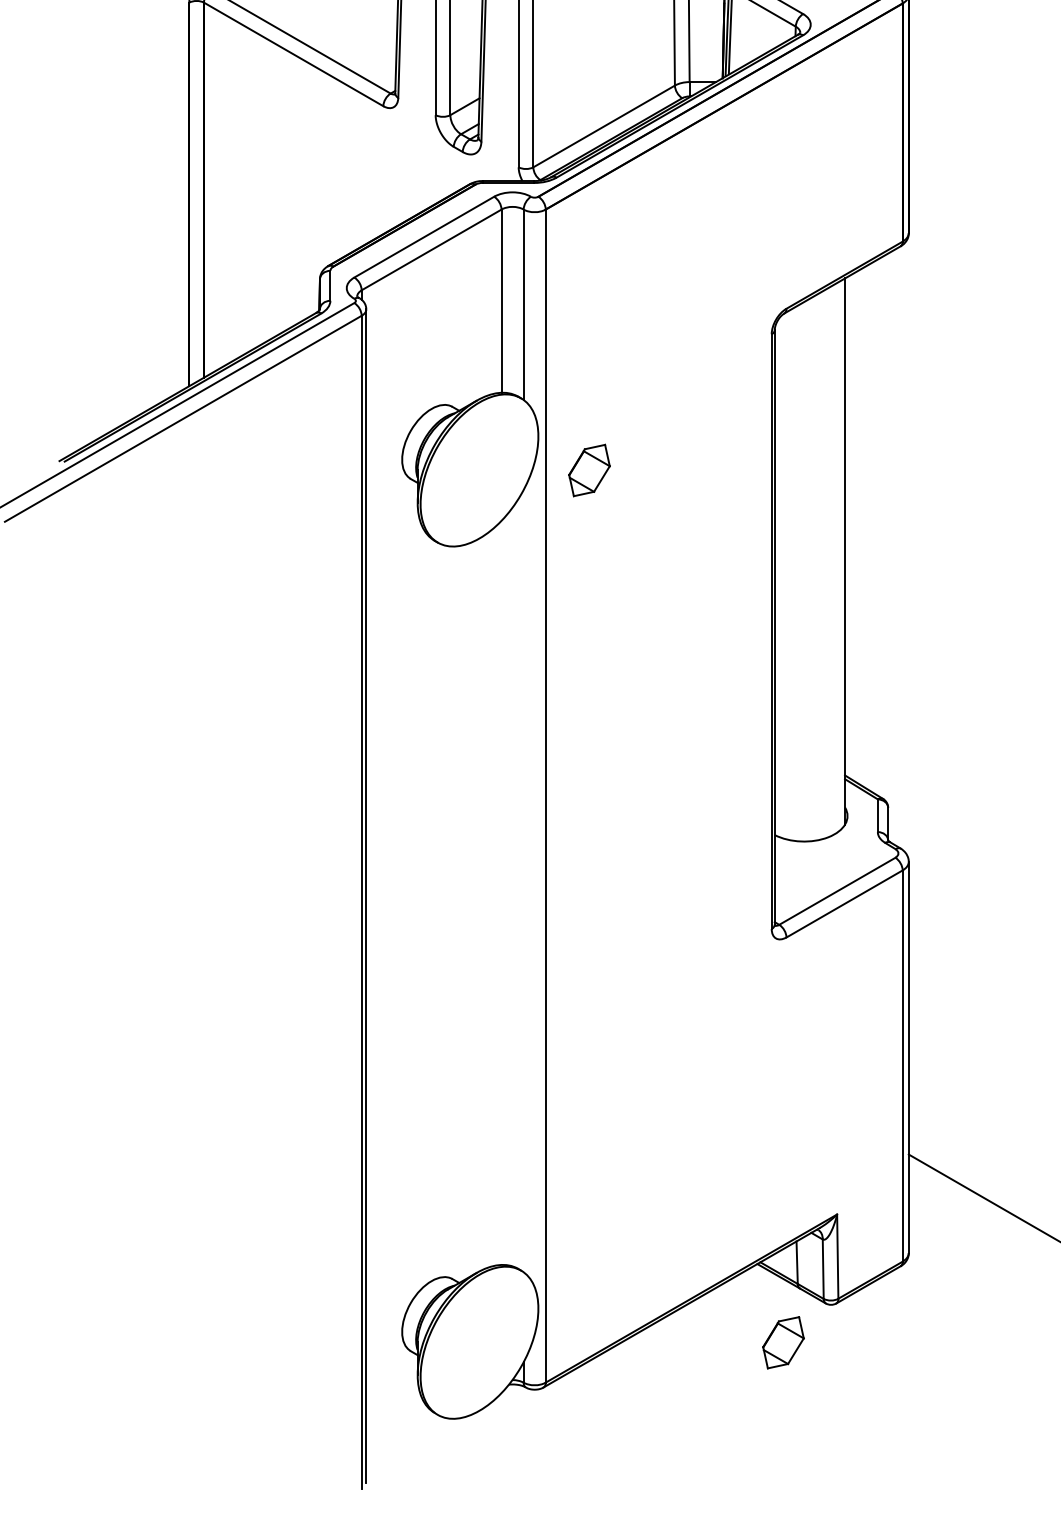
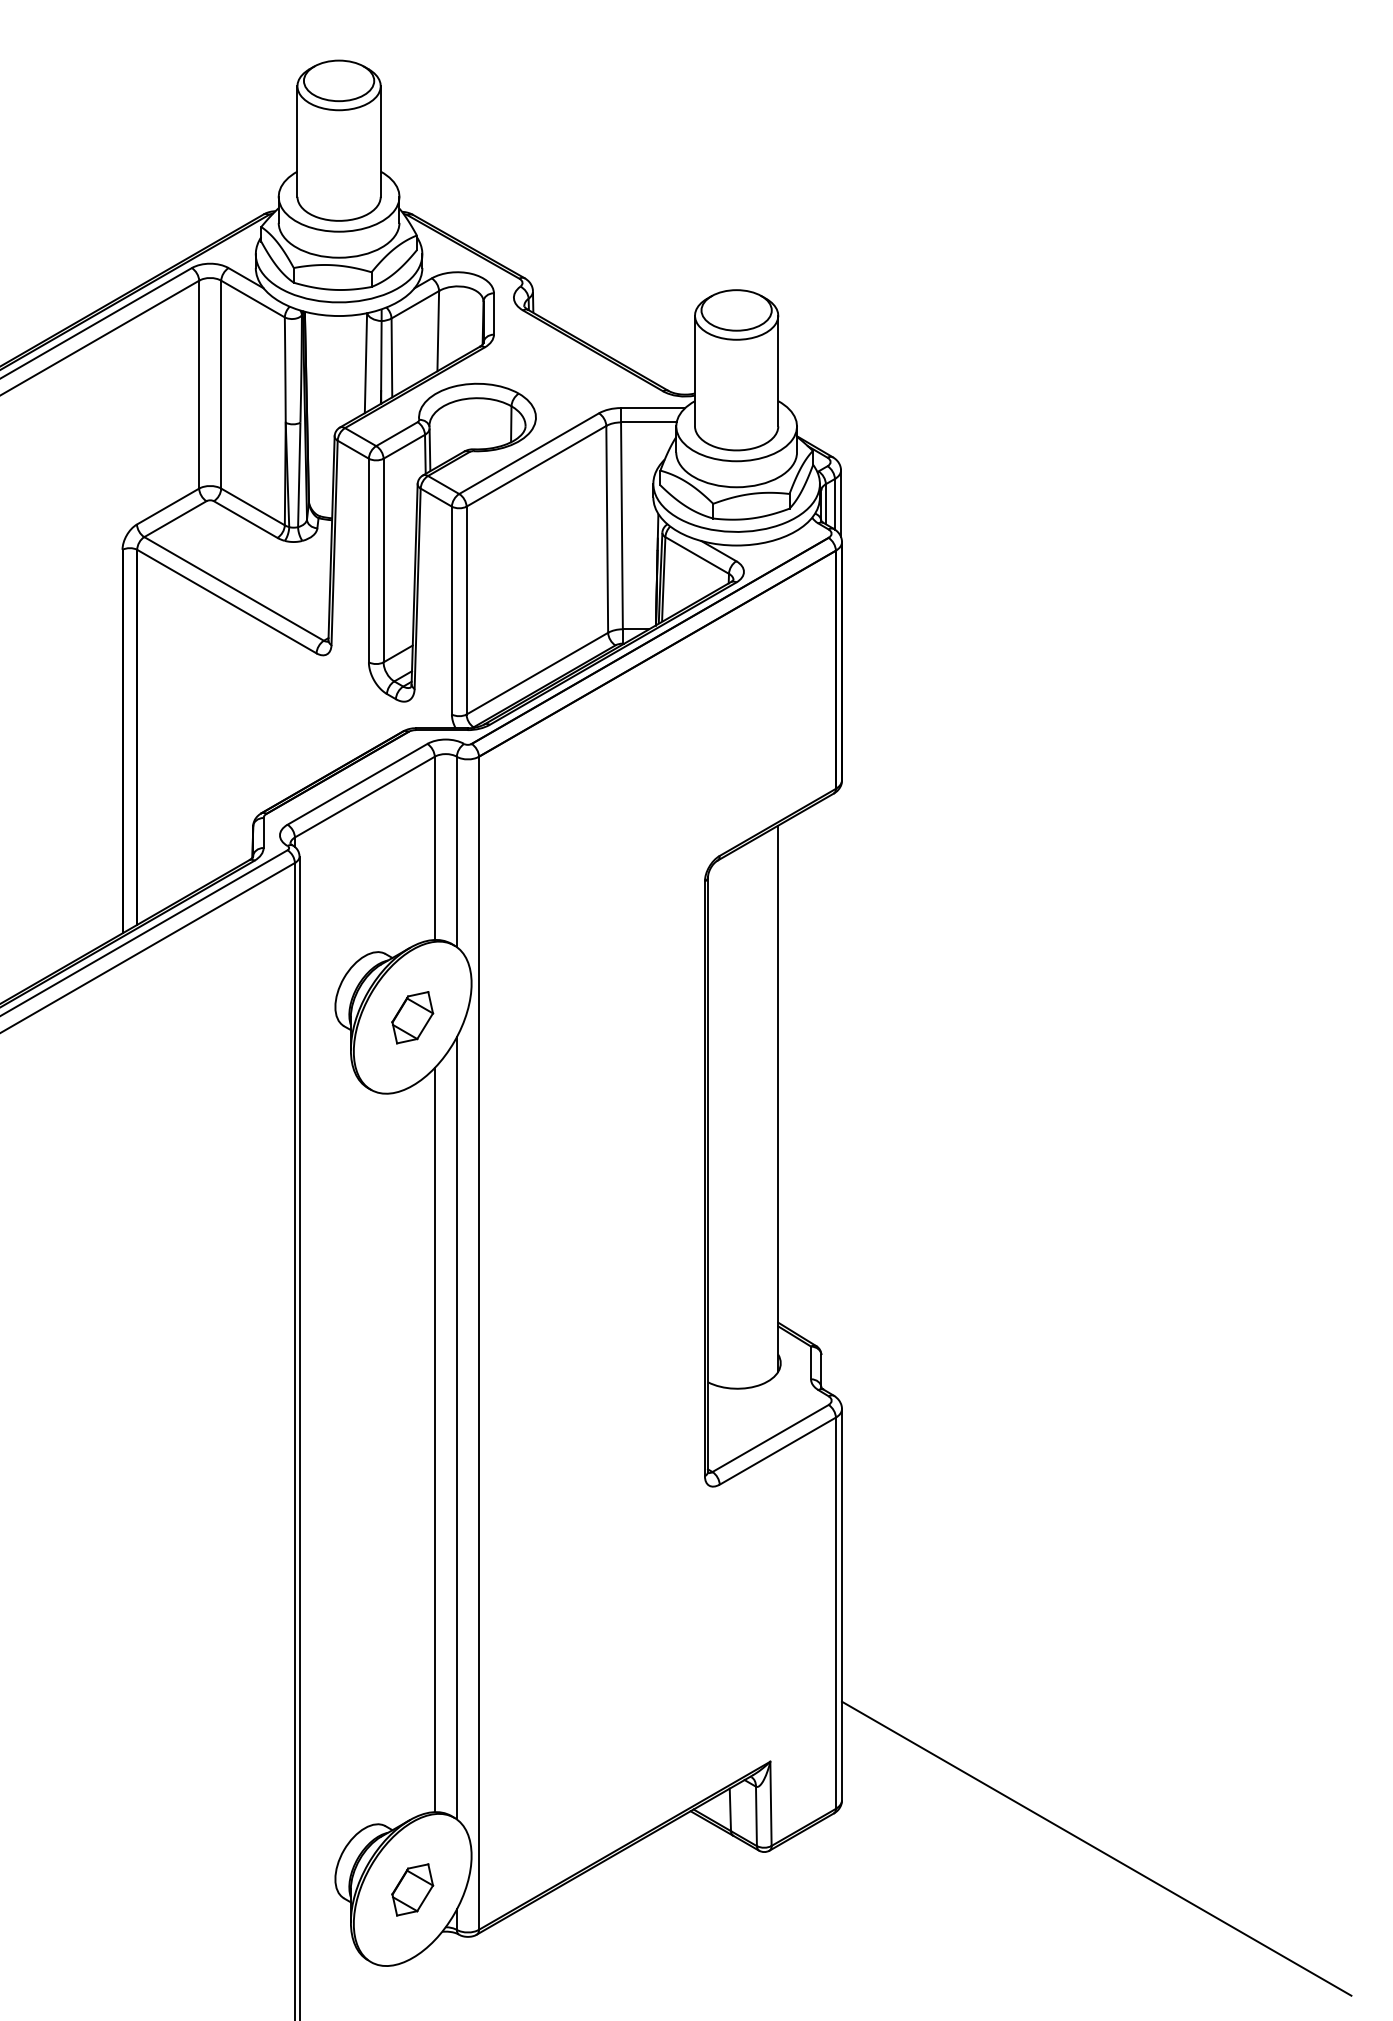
part: (589, 470) -> (412, 1017), moved
line: (523, 881) -> (456, 1428), added
line: (501, 893) -> (434, 1440), added
part: (783, 1342) -> (412, 1889), moved

